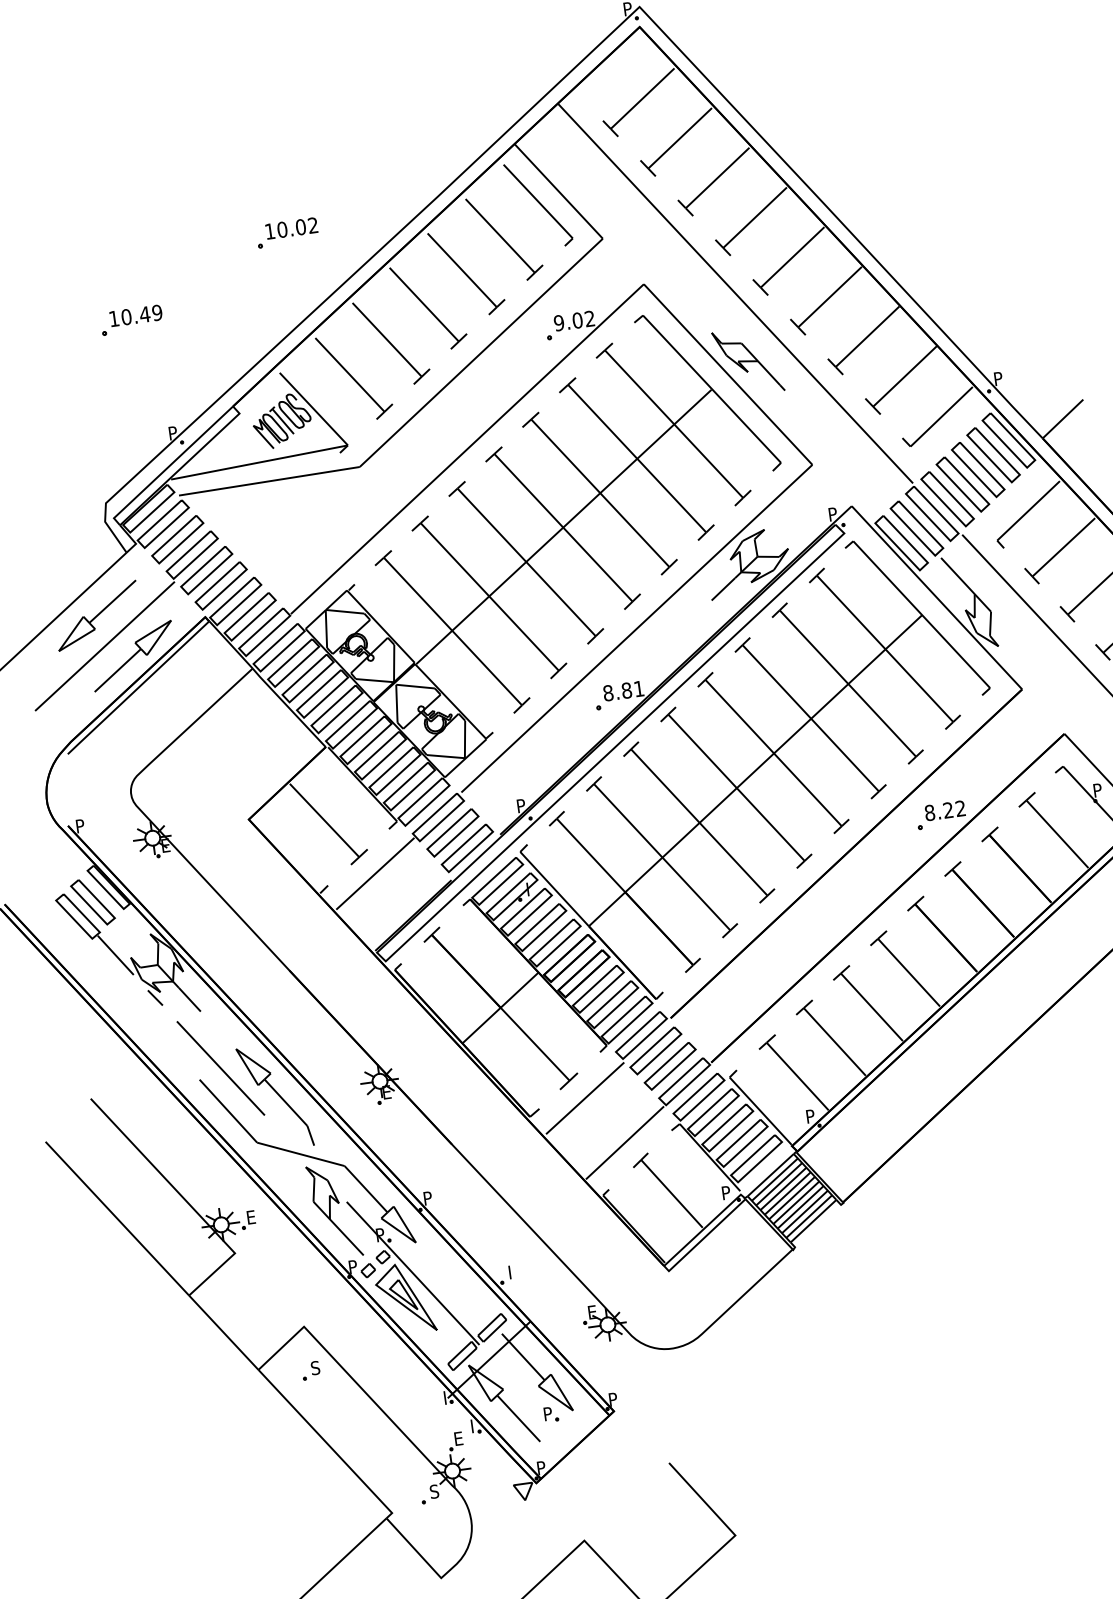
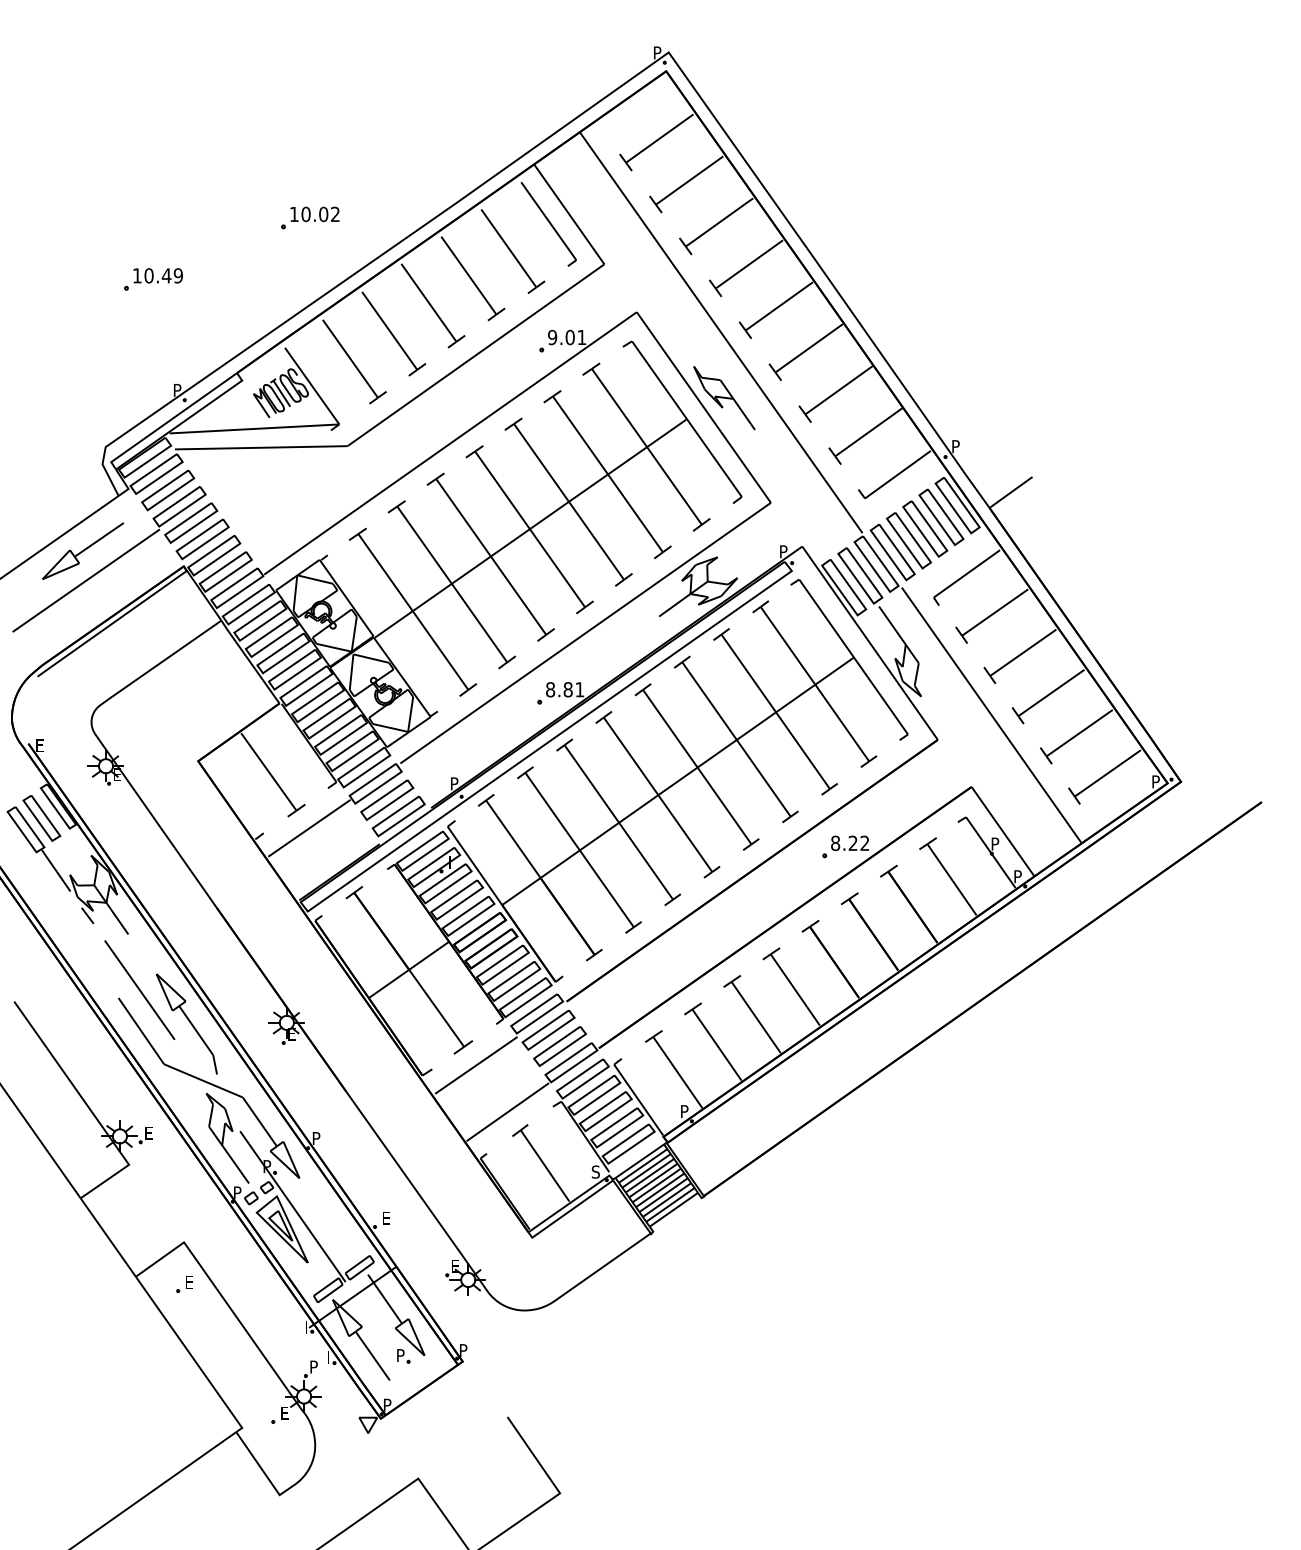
text: (589, 317) -> (581, 336), 9.02 -> 9.01
part: (132, 656) -> (110, 593), removed
text: (79, 826) -> (39, 745), P -> E
text: (725, 1192) -> (595, 1171), P -> S
text: (513, 1272) -> (386, 1218), I -> E
text: (315, 1368) -> (189, 1282), S -> E
text: (458, 1438) -> (313, 1366), E -> P
text: (434, 1491) -> (284, 1413), S -> E

